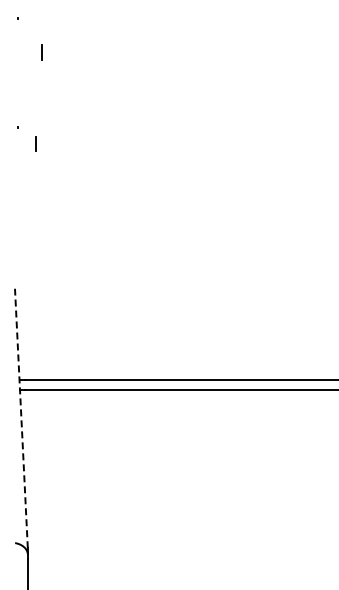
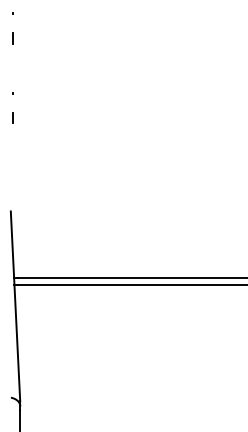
line: (41, 52) -> (12, 38), moved
line: (35, 143) -> (12, 117), moved
line: (21, 418) -> (15, 306), dashed -> solid

